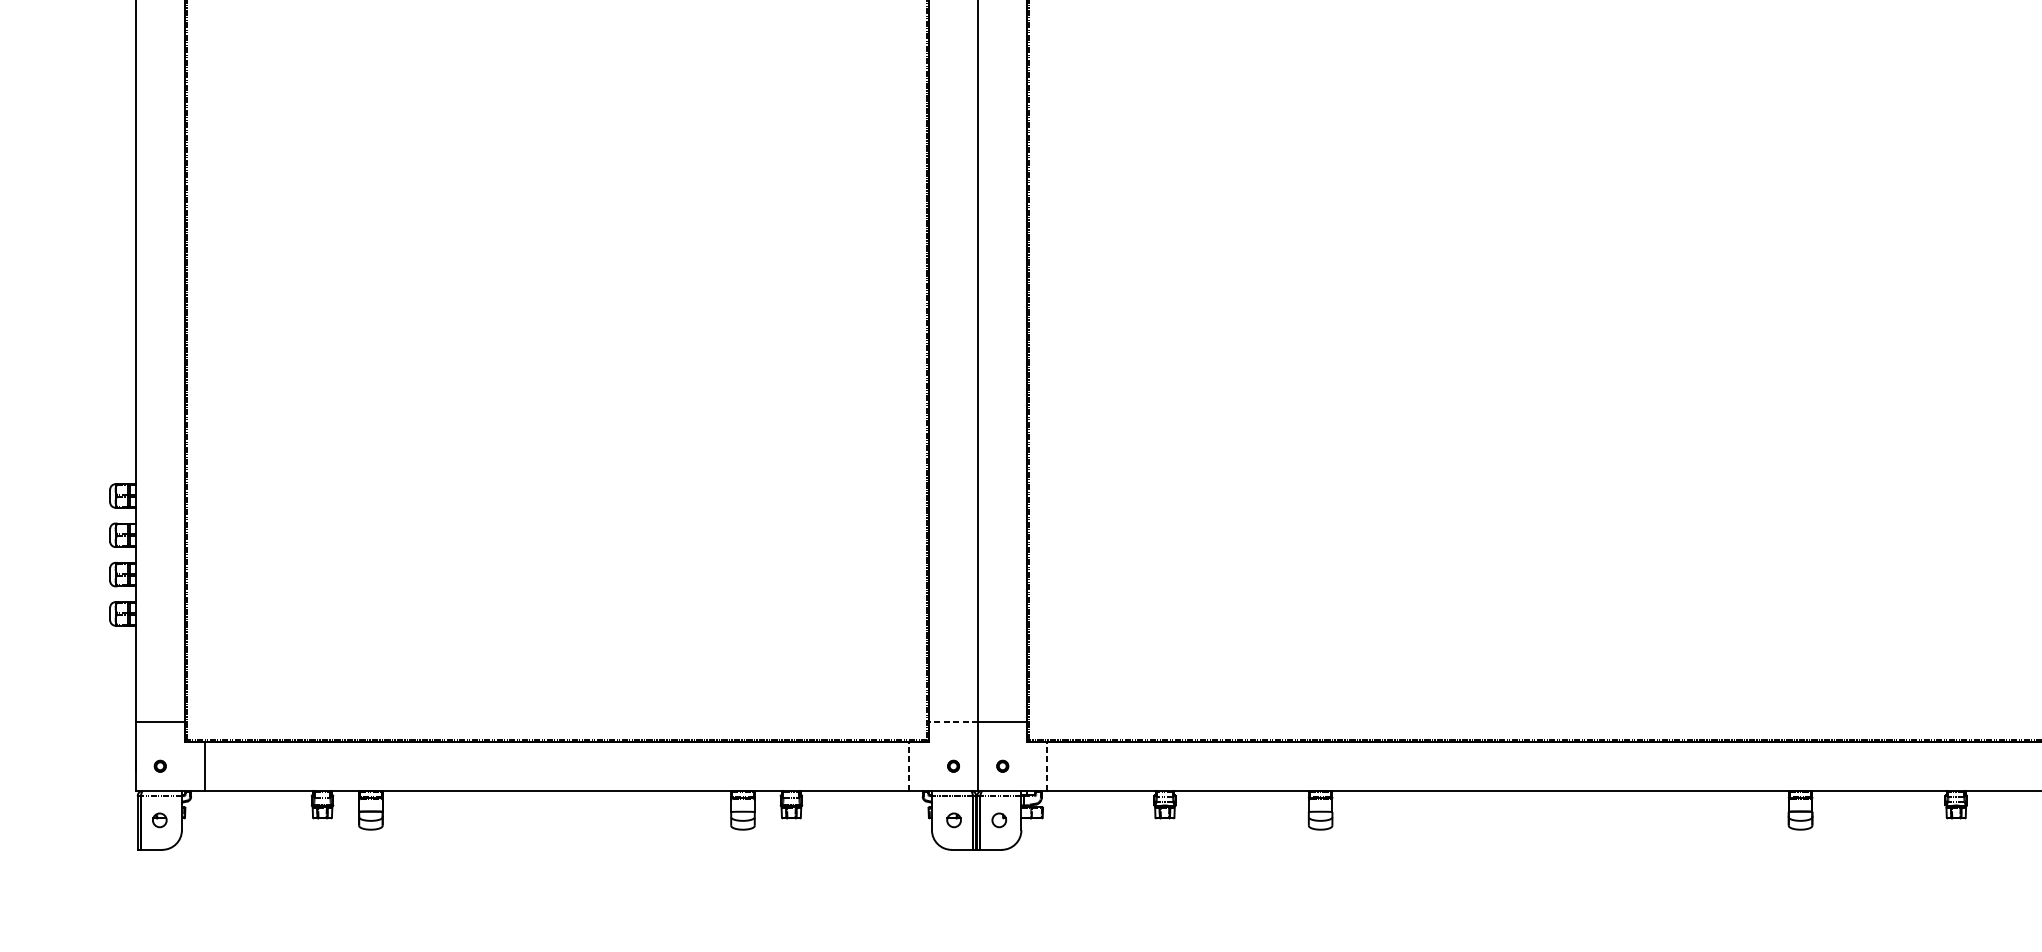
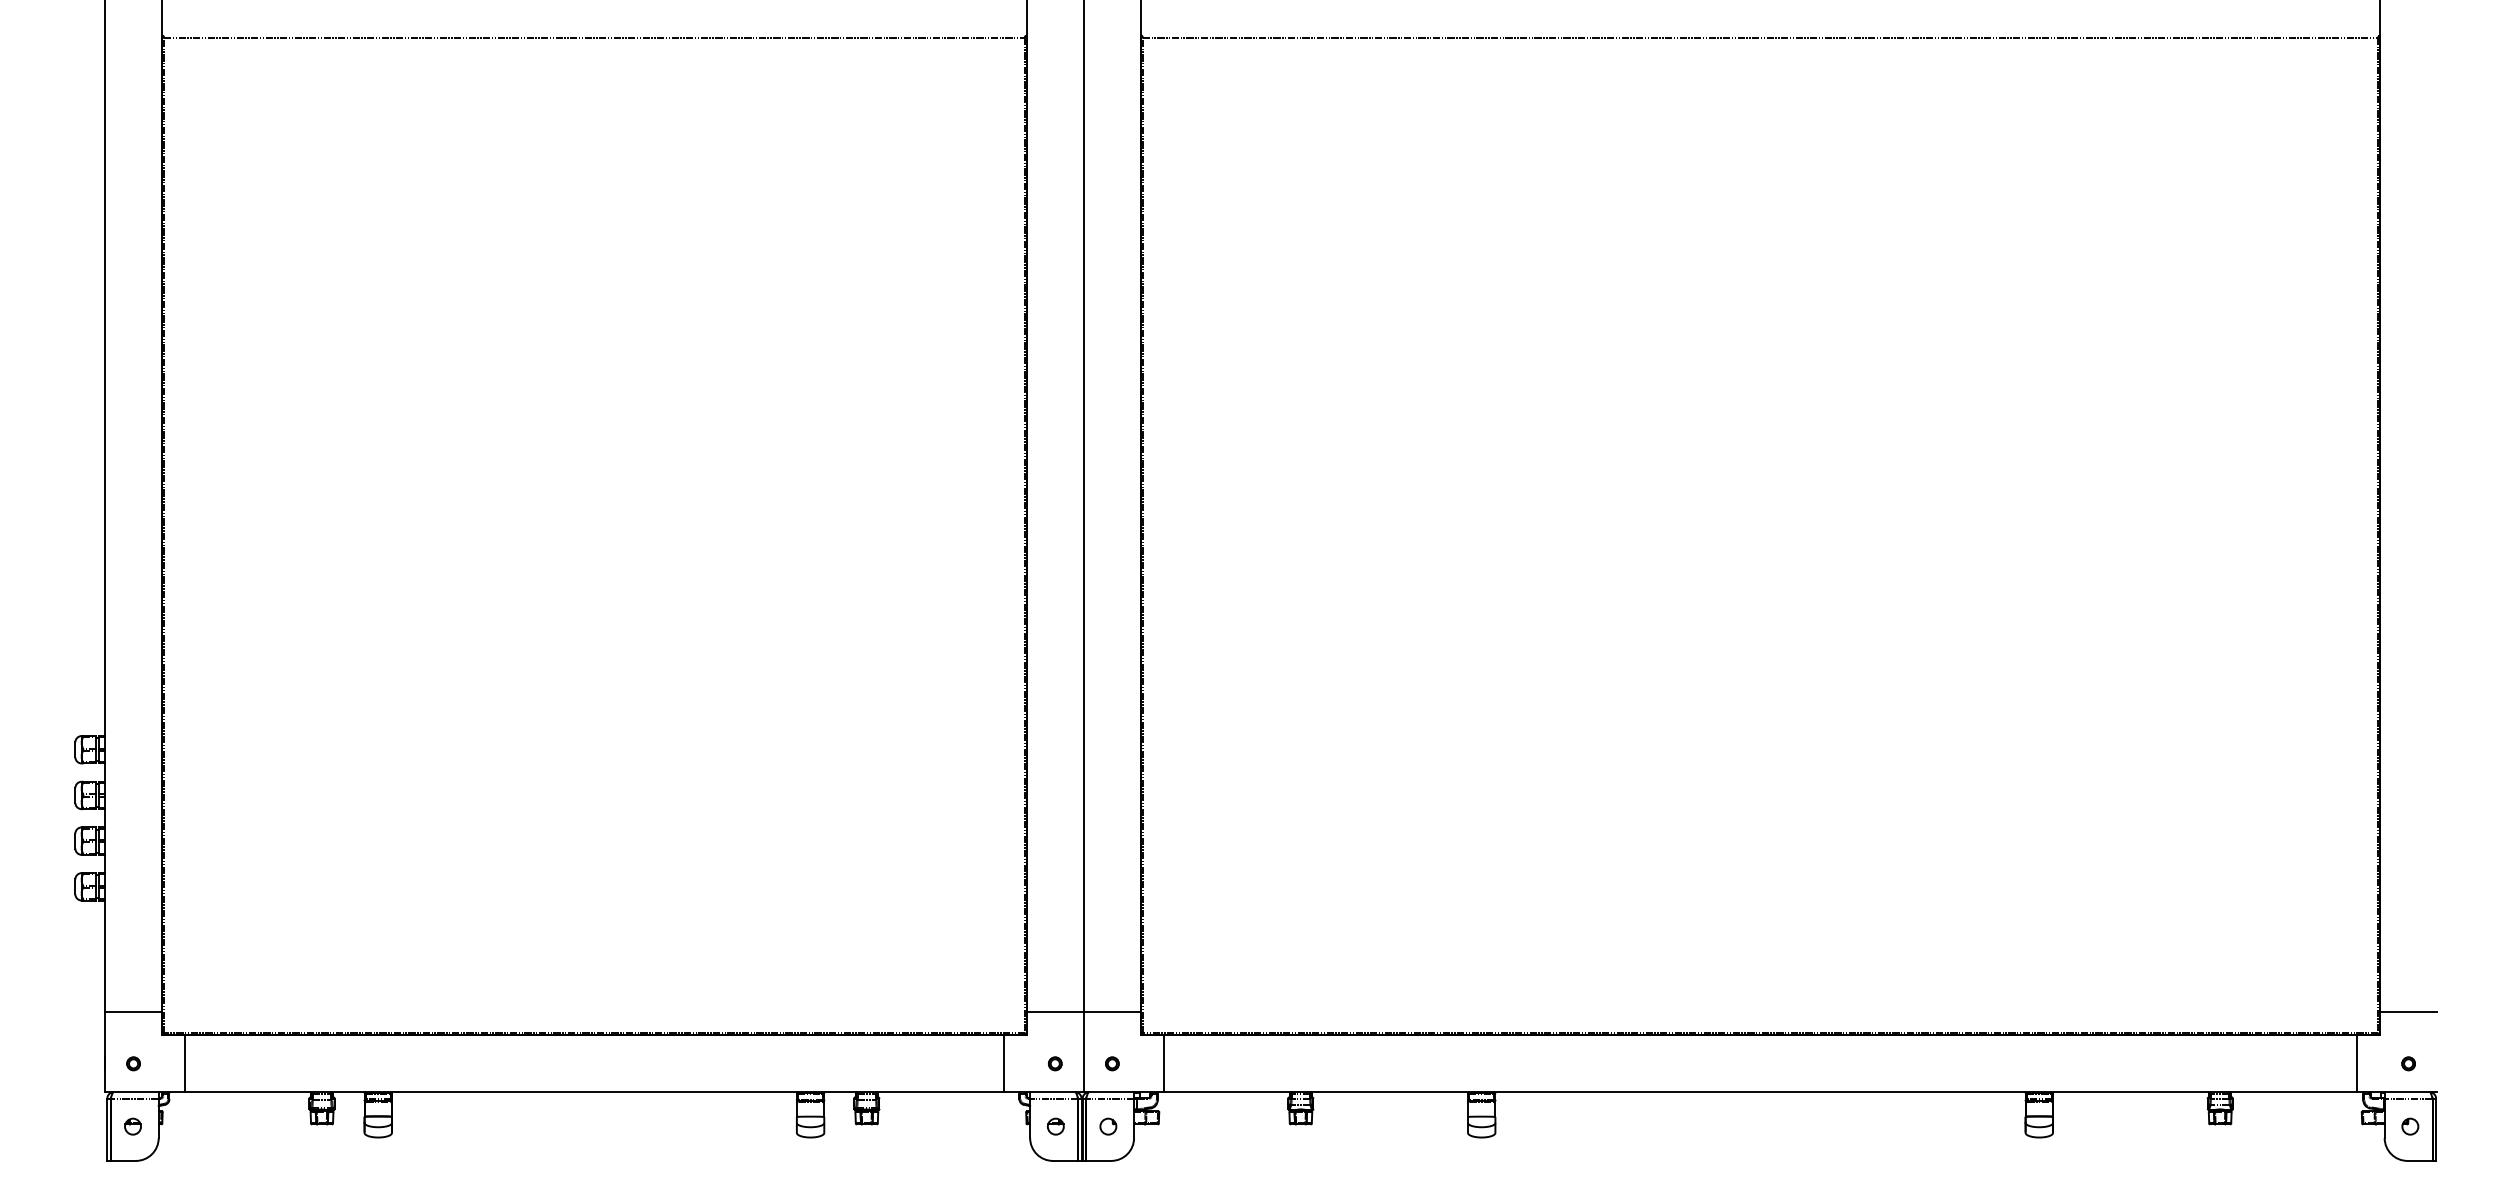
line: (953, 722) -> (1055, 1012), dashed -> solid
line: (909, 766) -> (1003, 1063), dashed -> solid
line: (1046, 766) -> (1163, 1063), dashed -> solid

